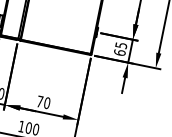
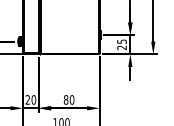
text: (119, 52) -> (121, 47), 65 -> 25
text: (39, 101) -> (65, 99), 70 -> 80

